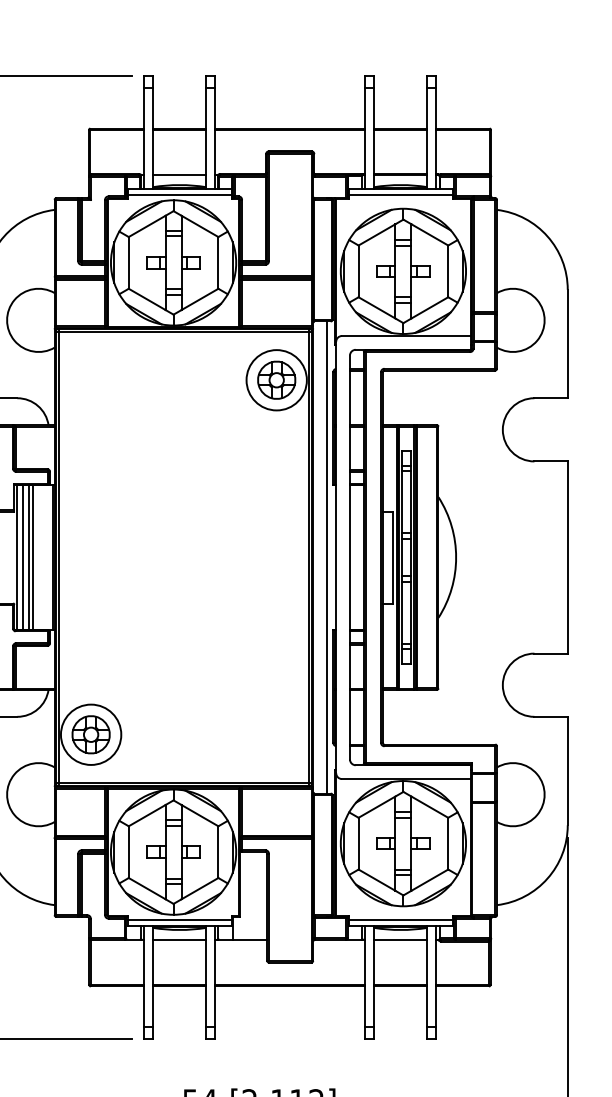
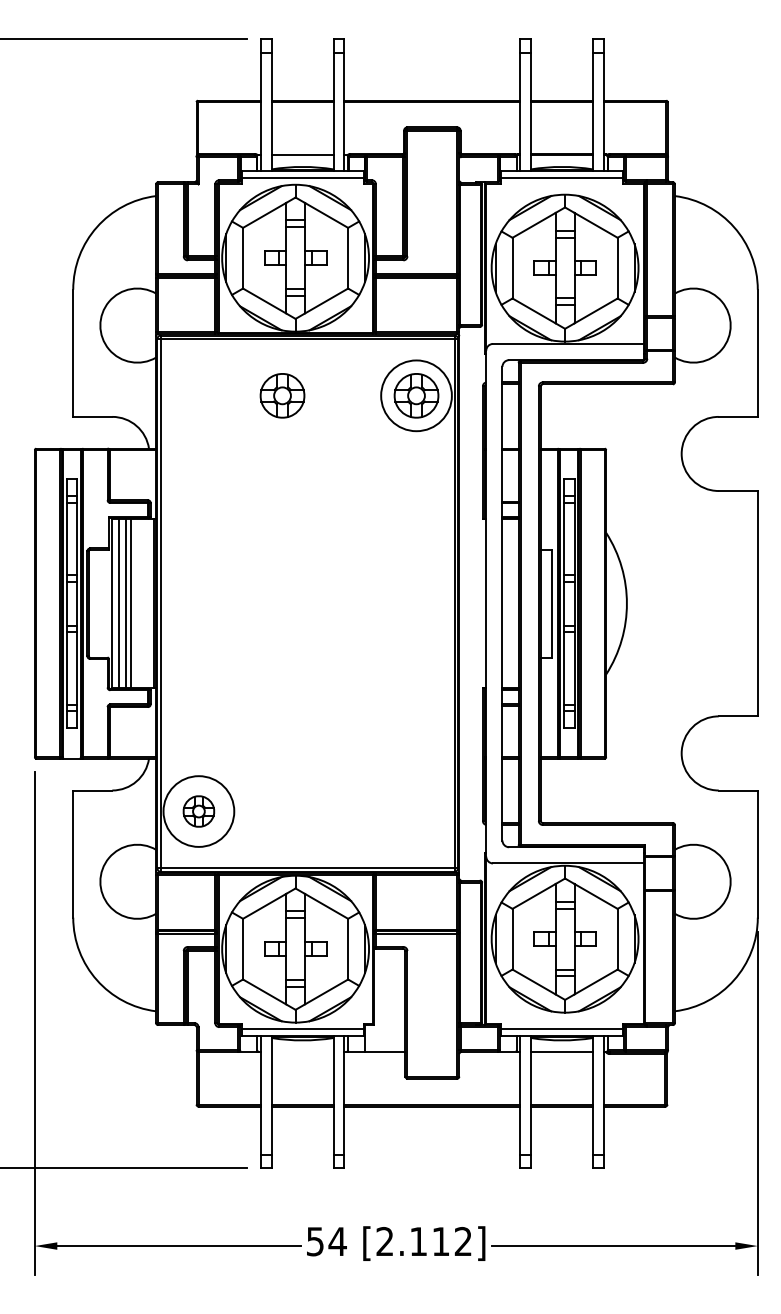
part: (162, 379) -> (282, 395), added
line: (327, 557) -> (475, 603), removed
part: (90, 734) -> (198, 811), size x0.7
line: (179, 940) -> (302, 1052), removed

